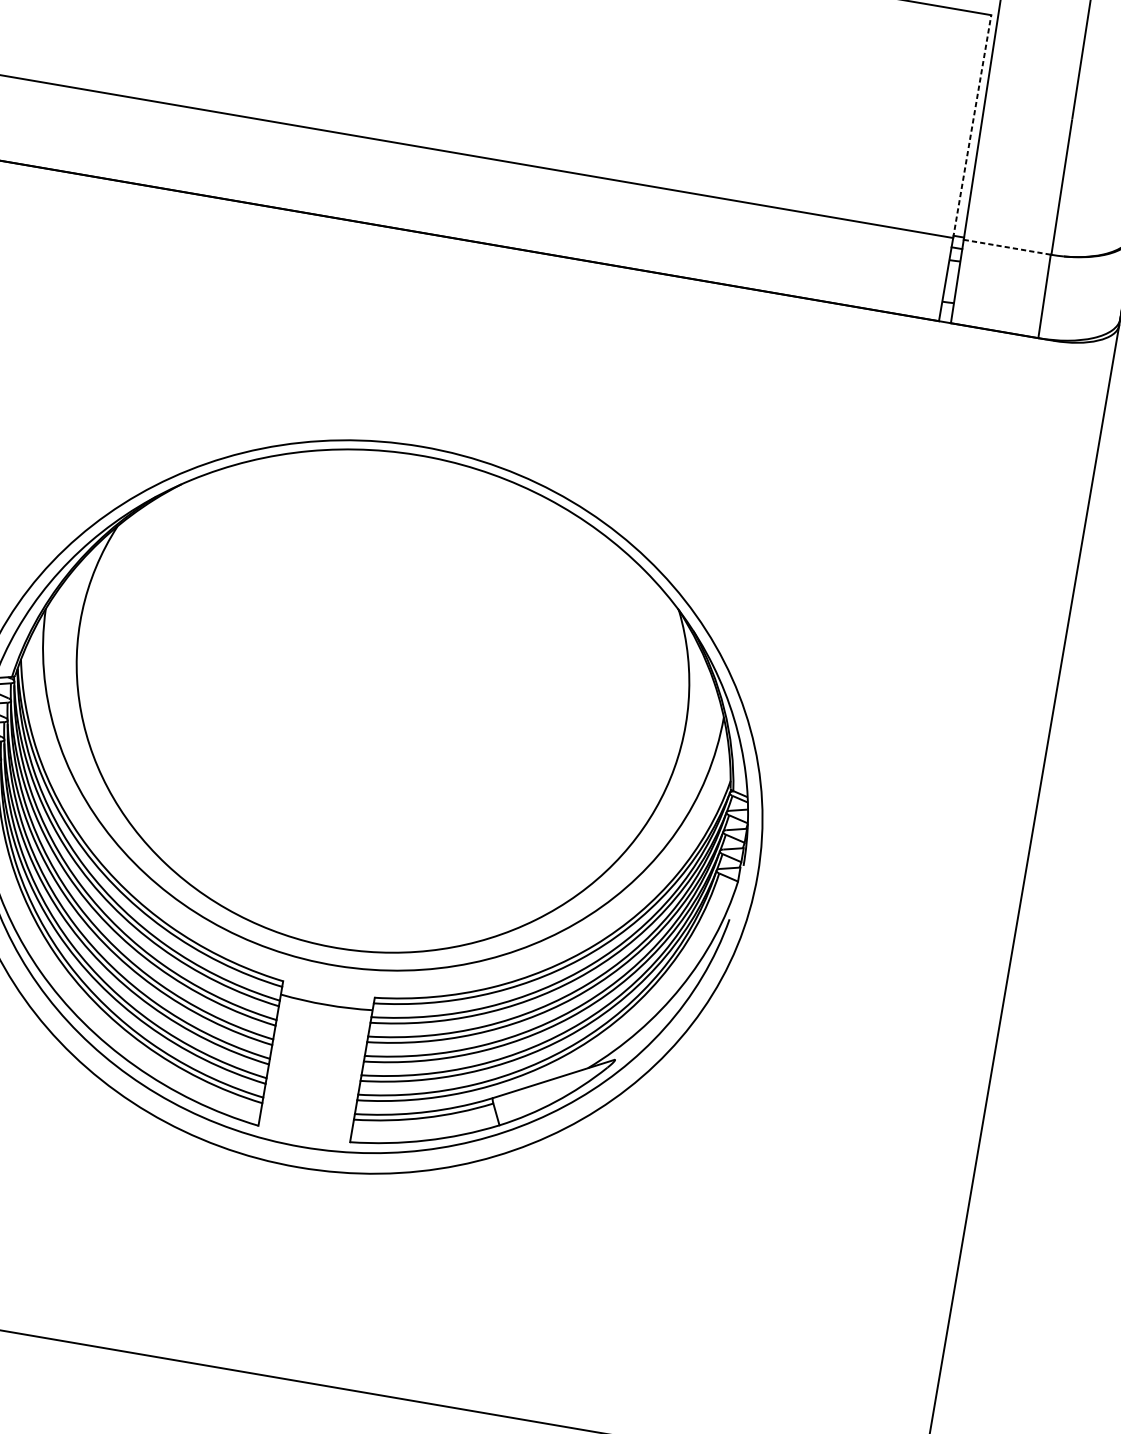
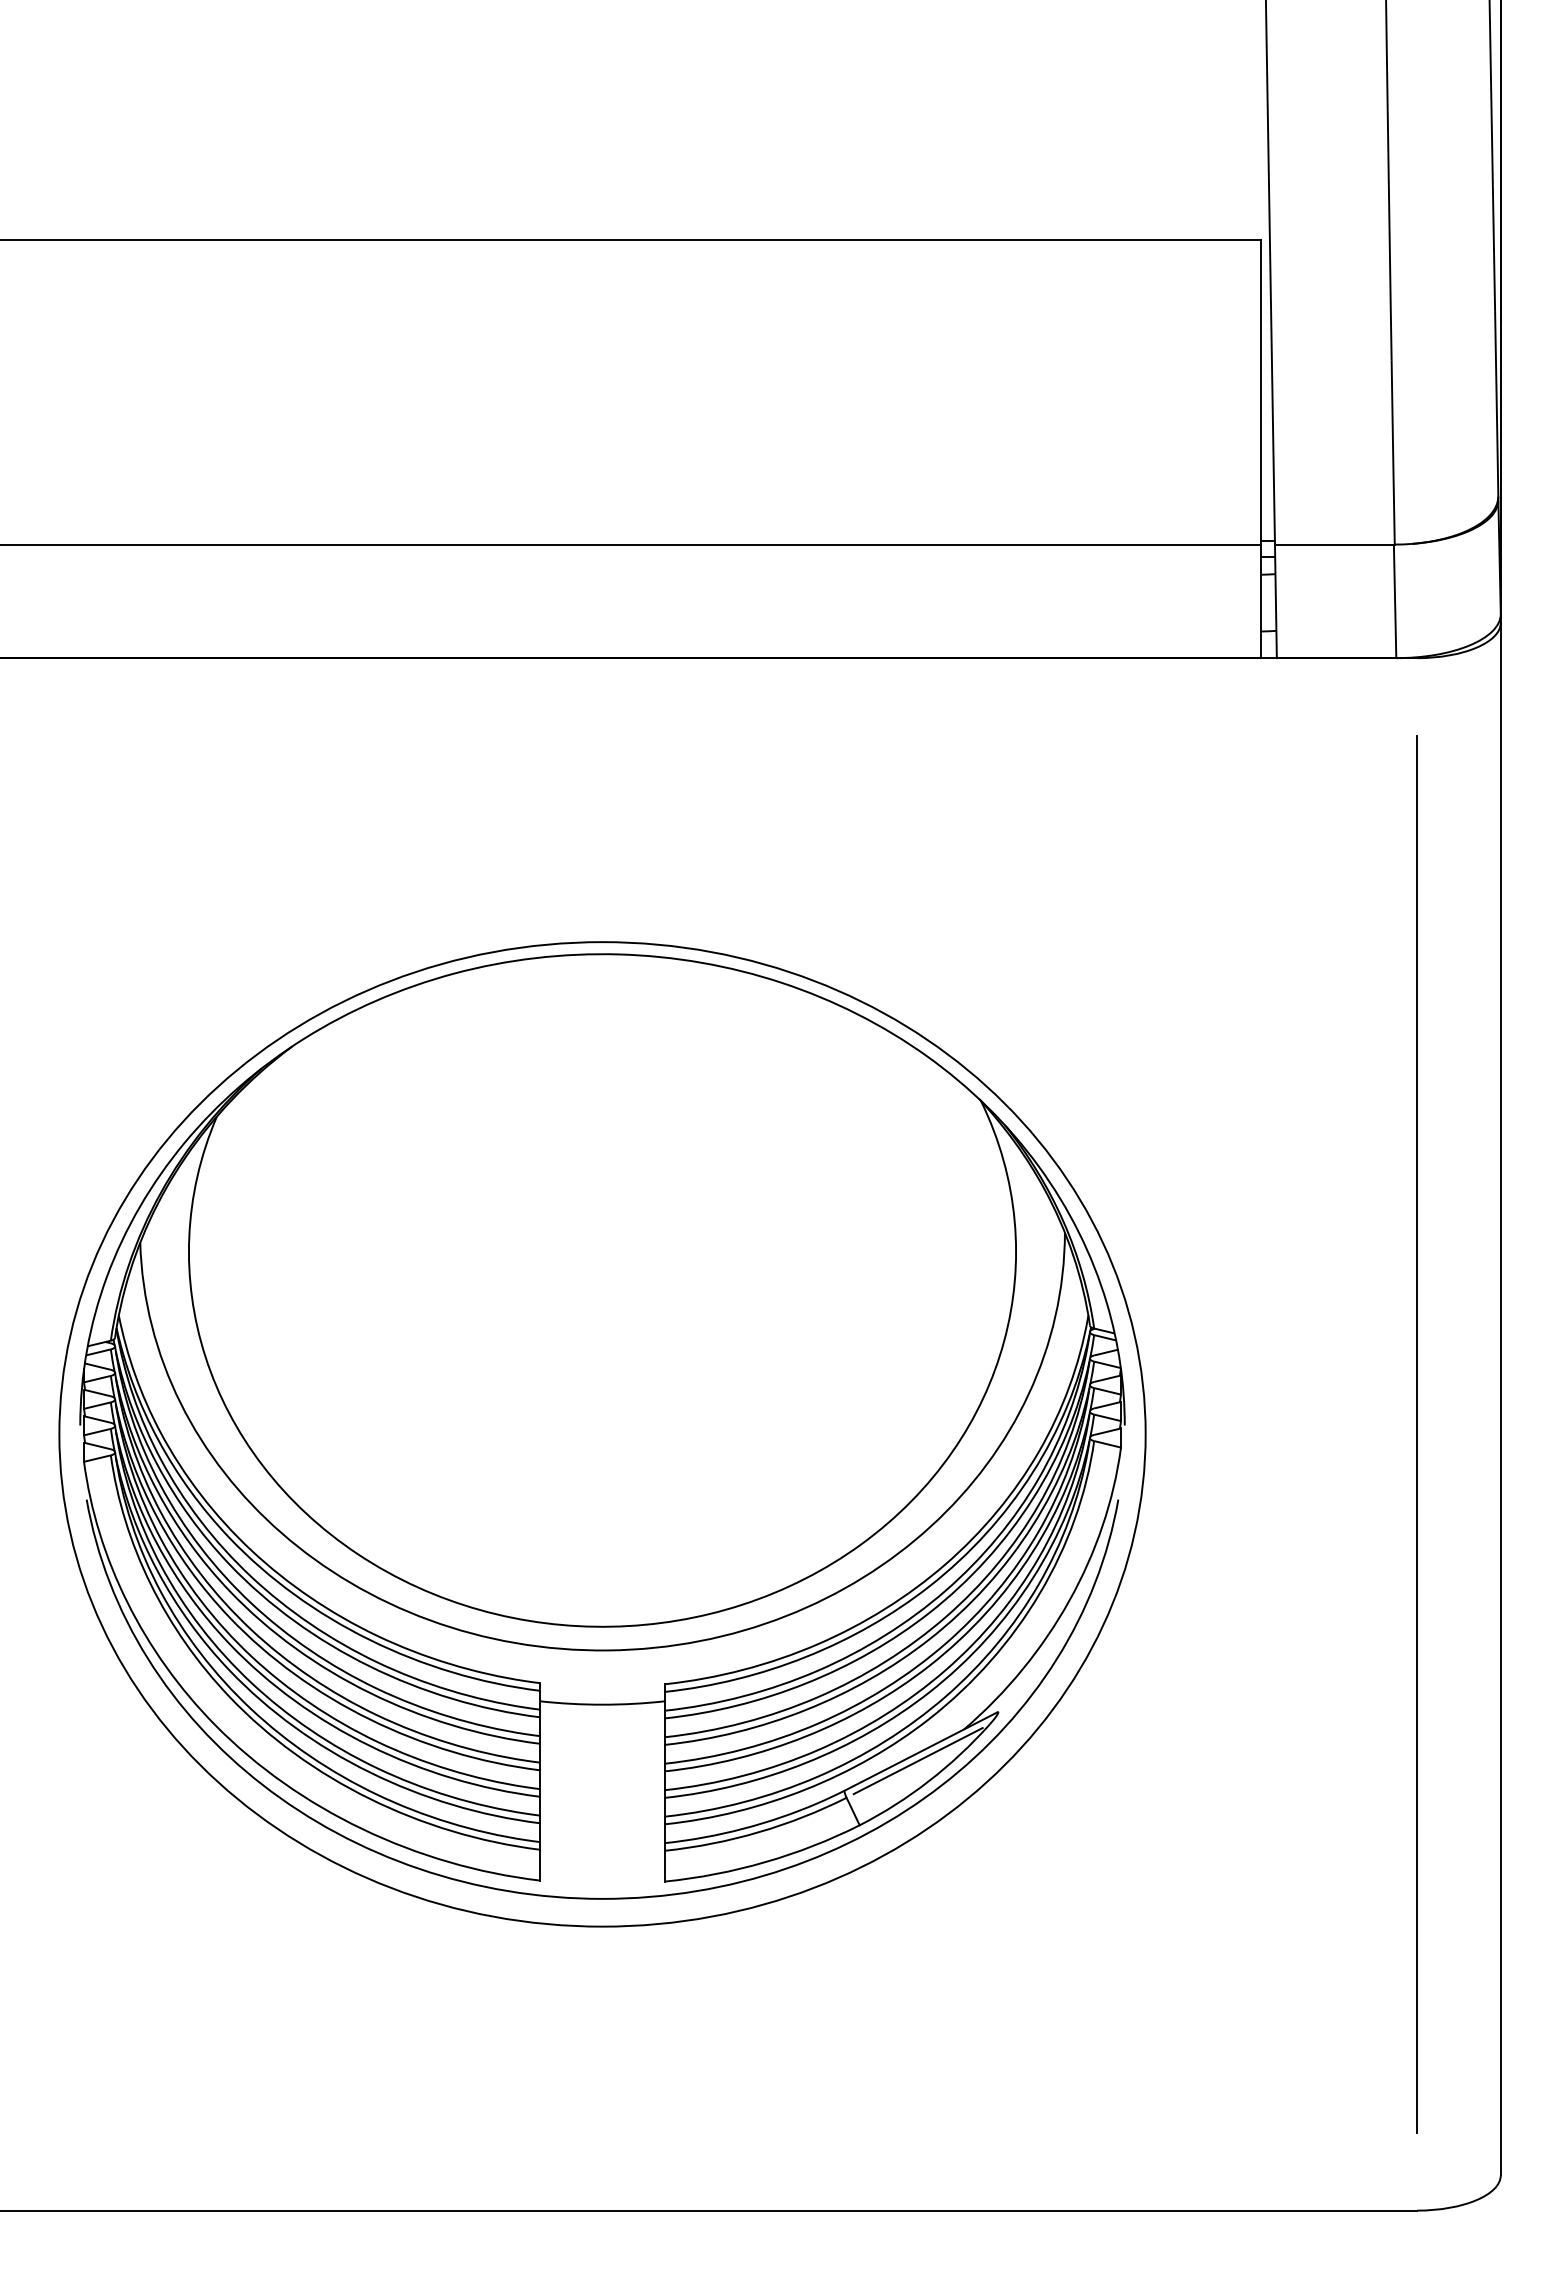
line: (972, 125) -> (1260, 391), dashed -> solid
line: (1007, 247) -> (1334, 544), dashed -> solid
line: (956, 909) -> (1417, 1434), added
line: (549, 1085) -> (917, 1761), added

